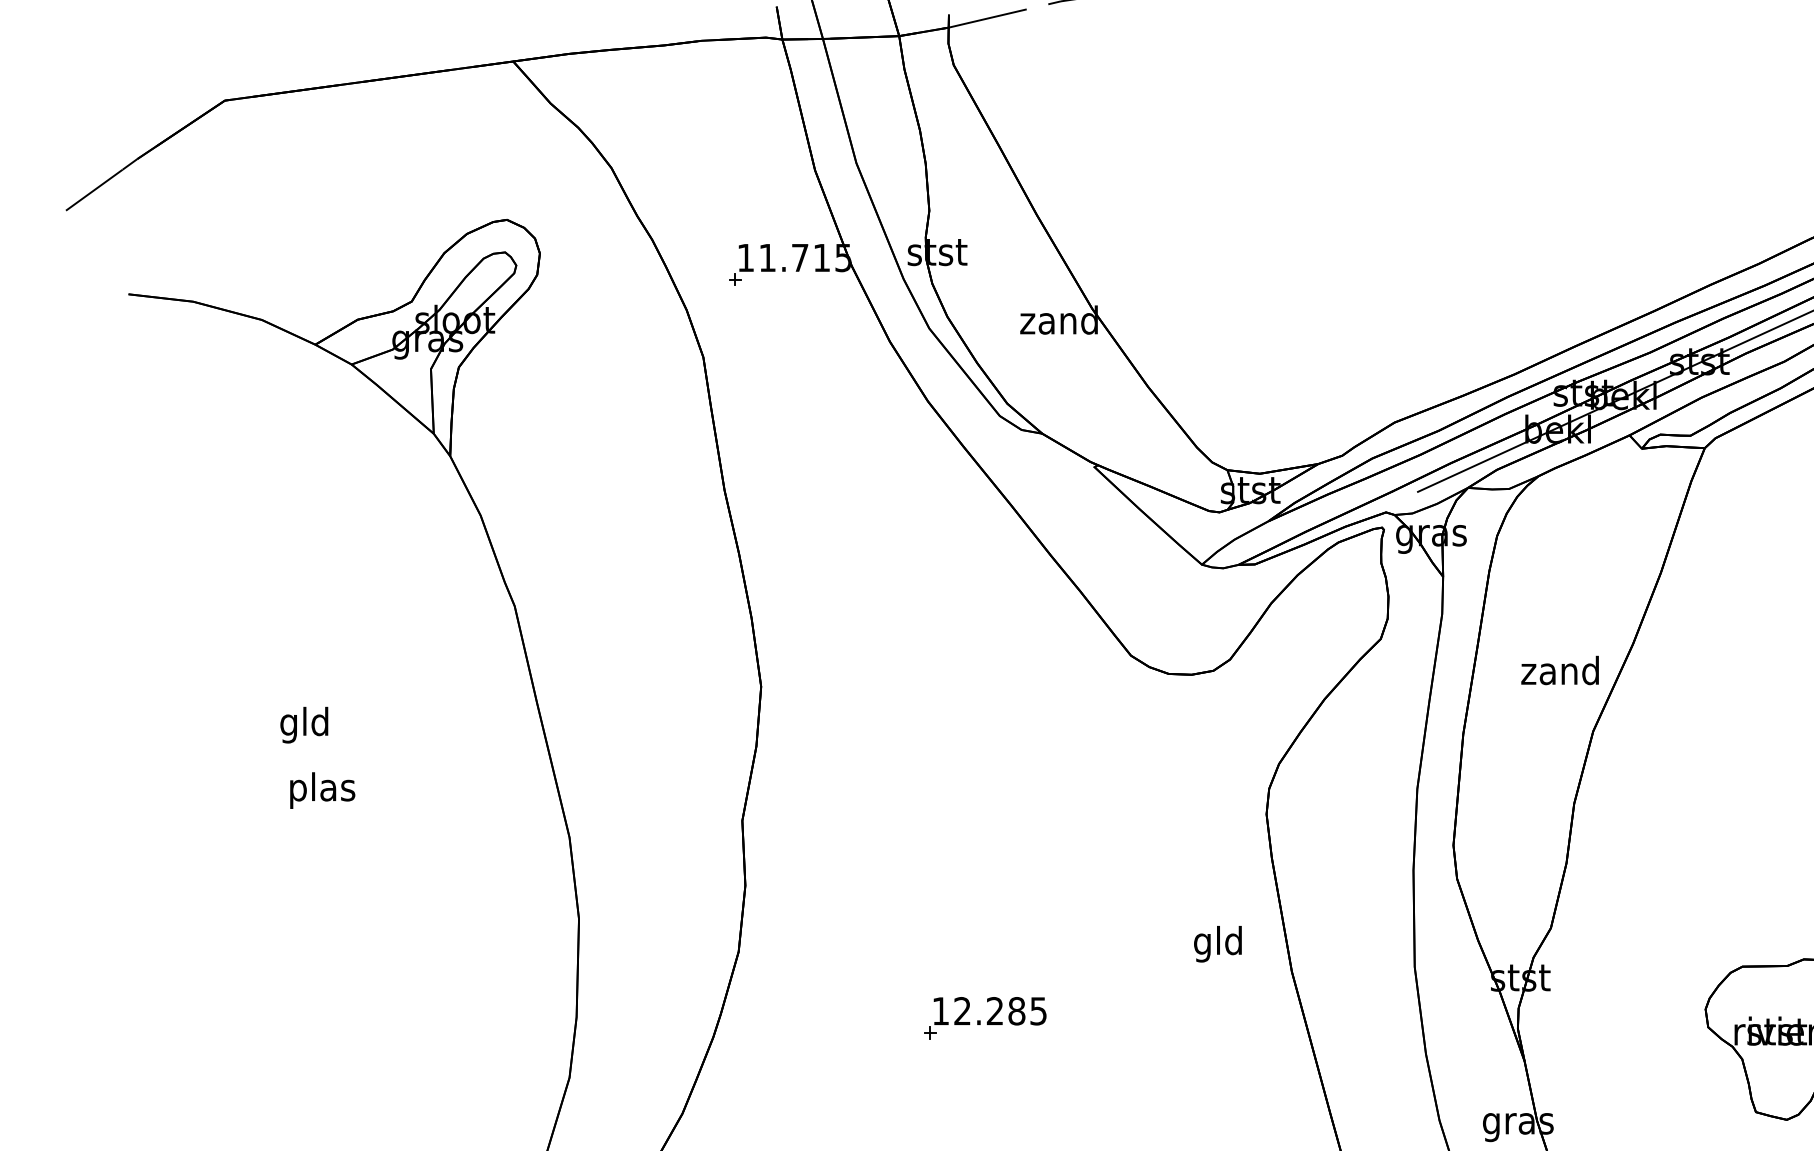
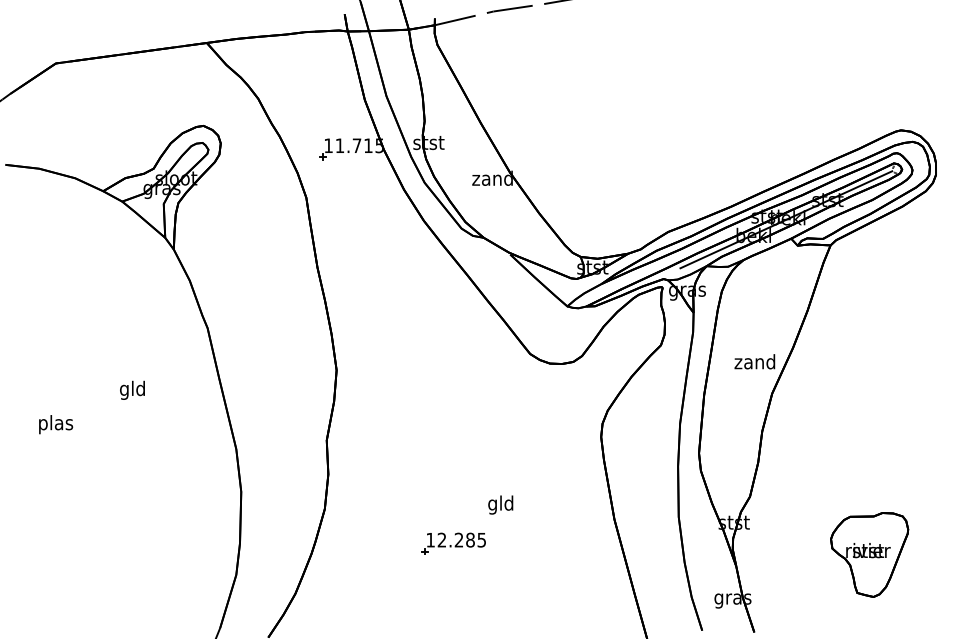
text: (304, 723) -> (132, 389), moved
text: (323, 790) -> (56, 424), moved
text: (1217, 943) -> (500, 504), moved

